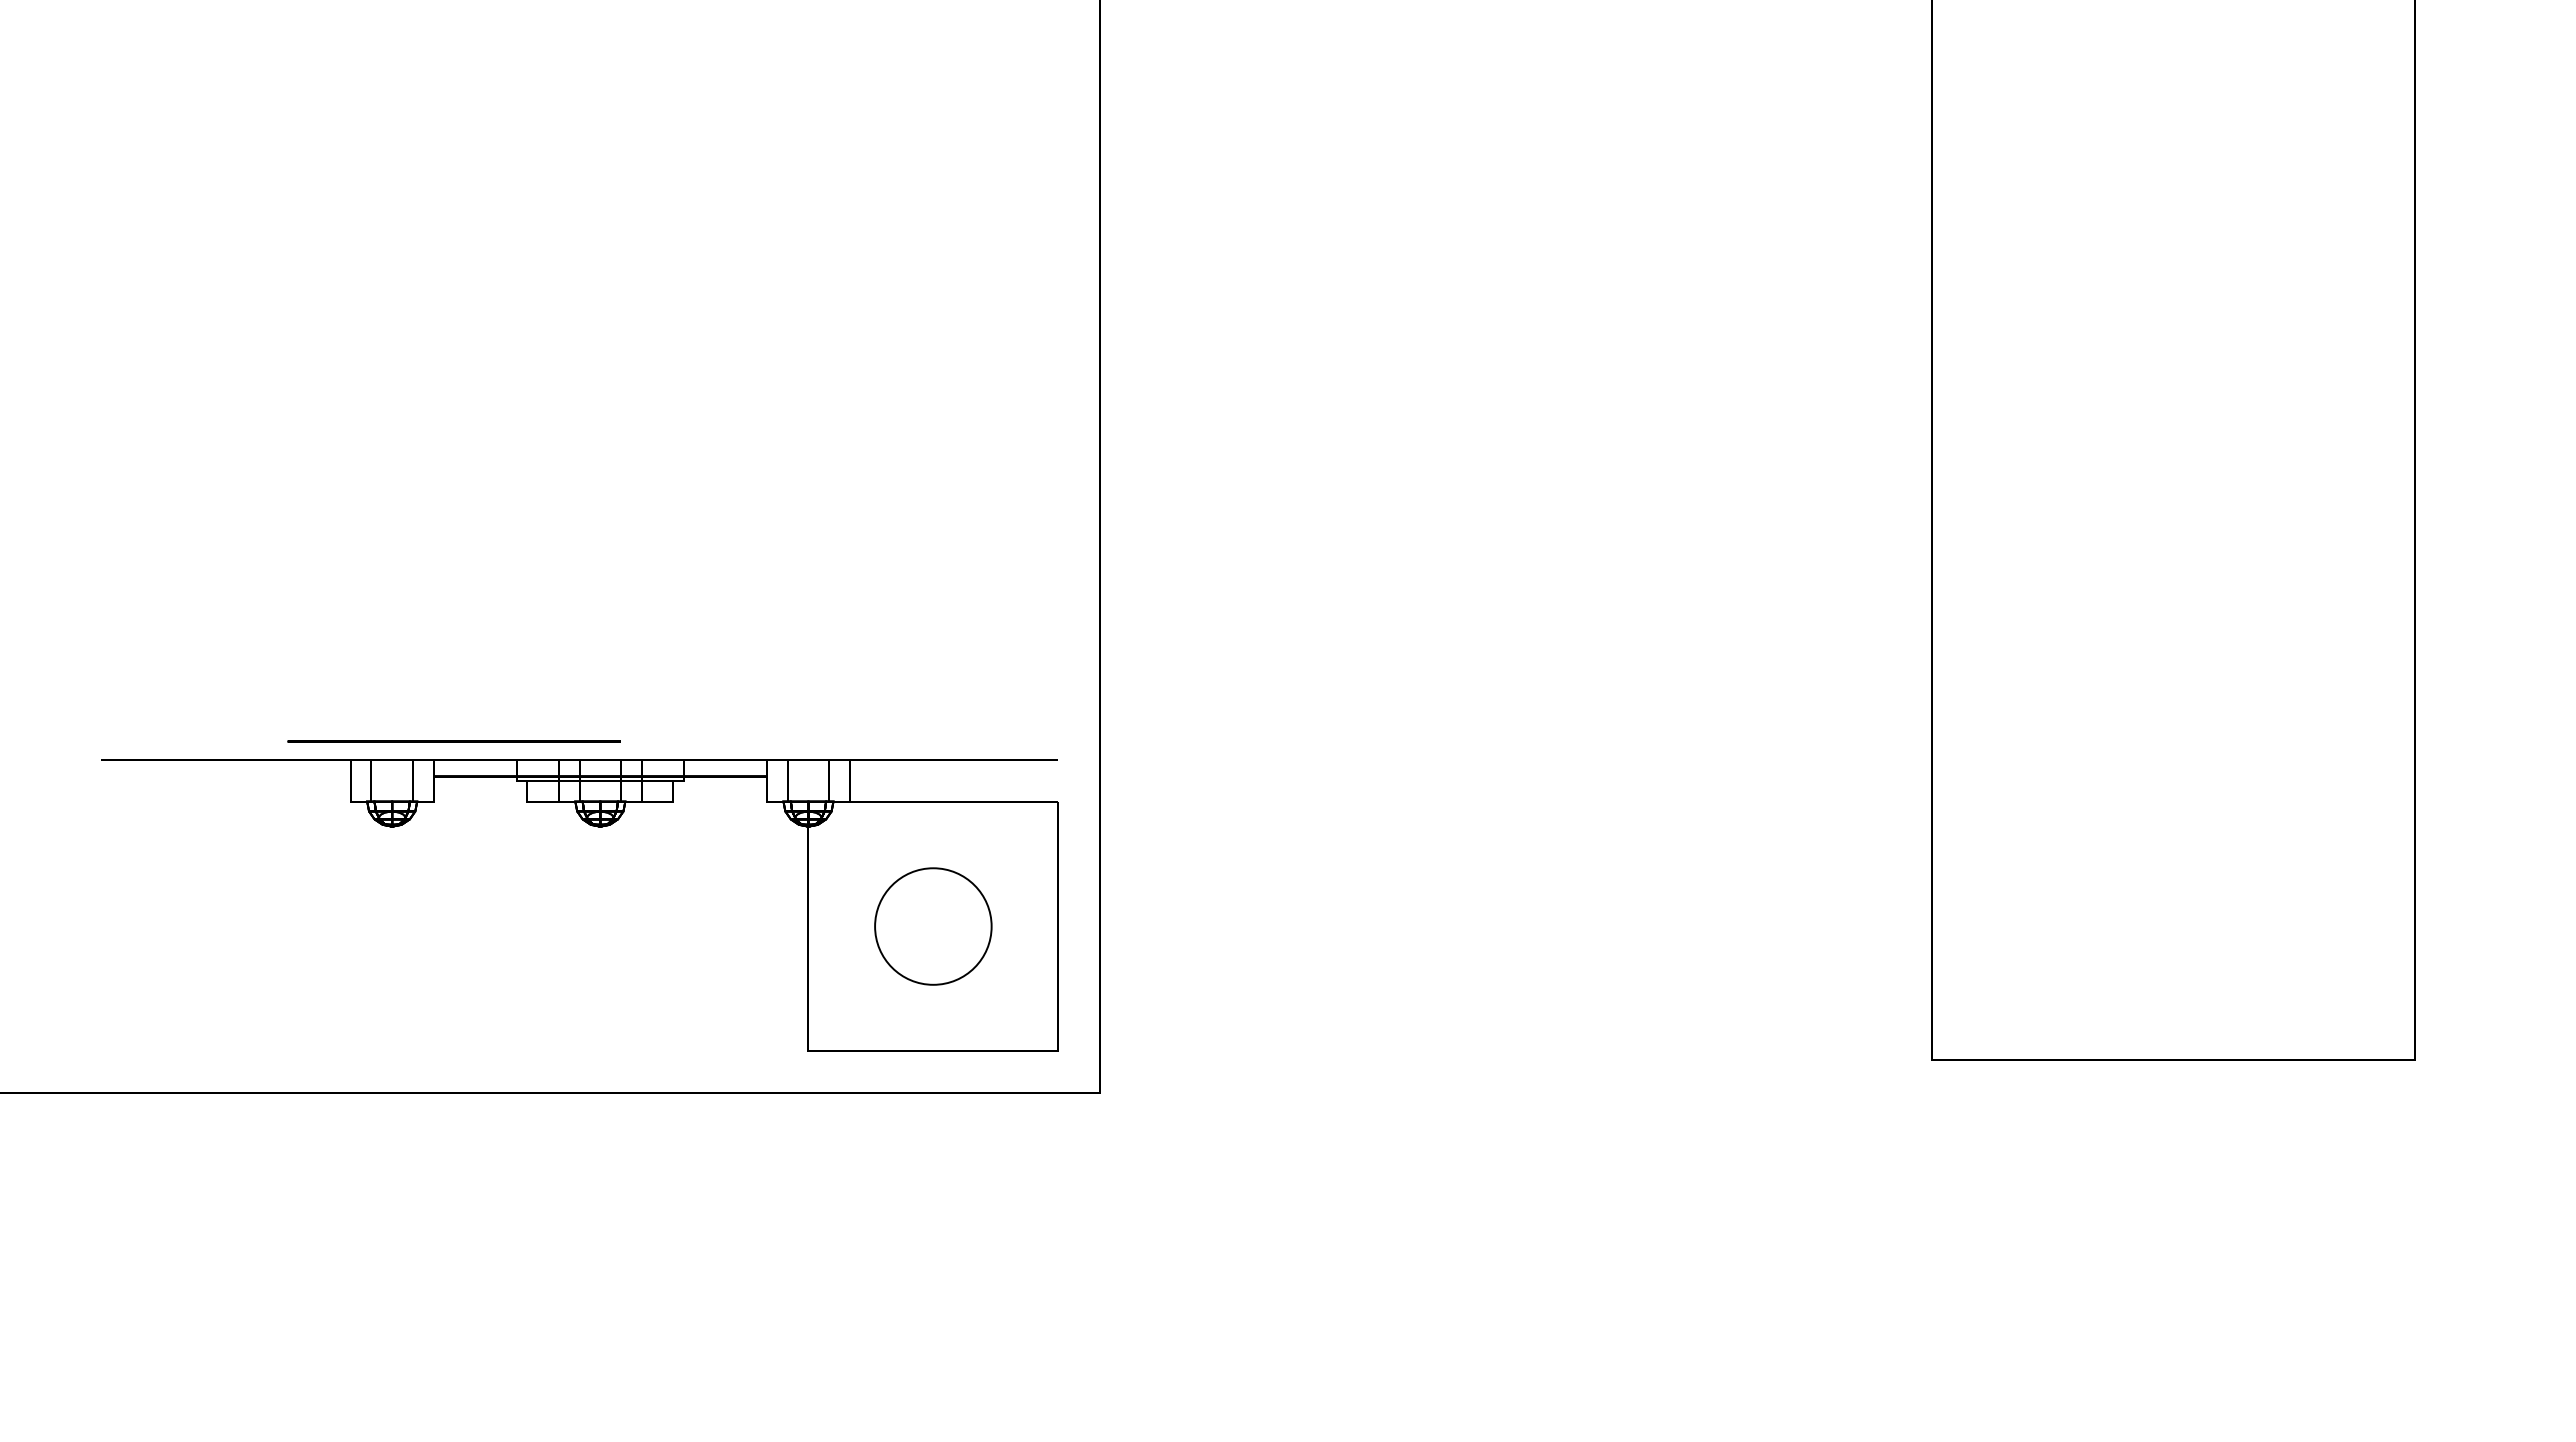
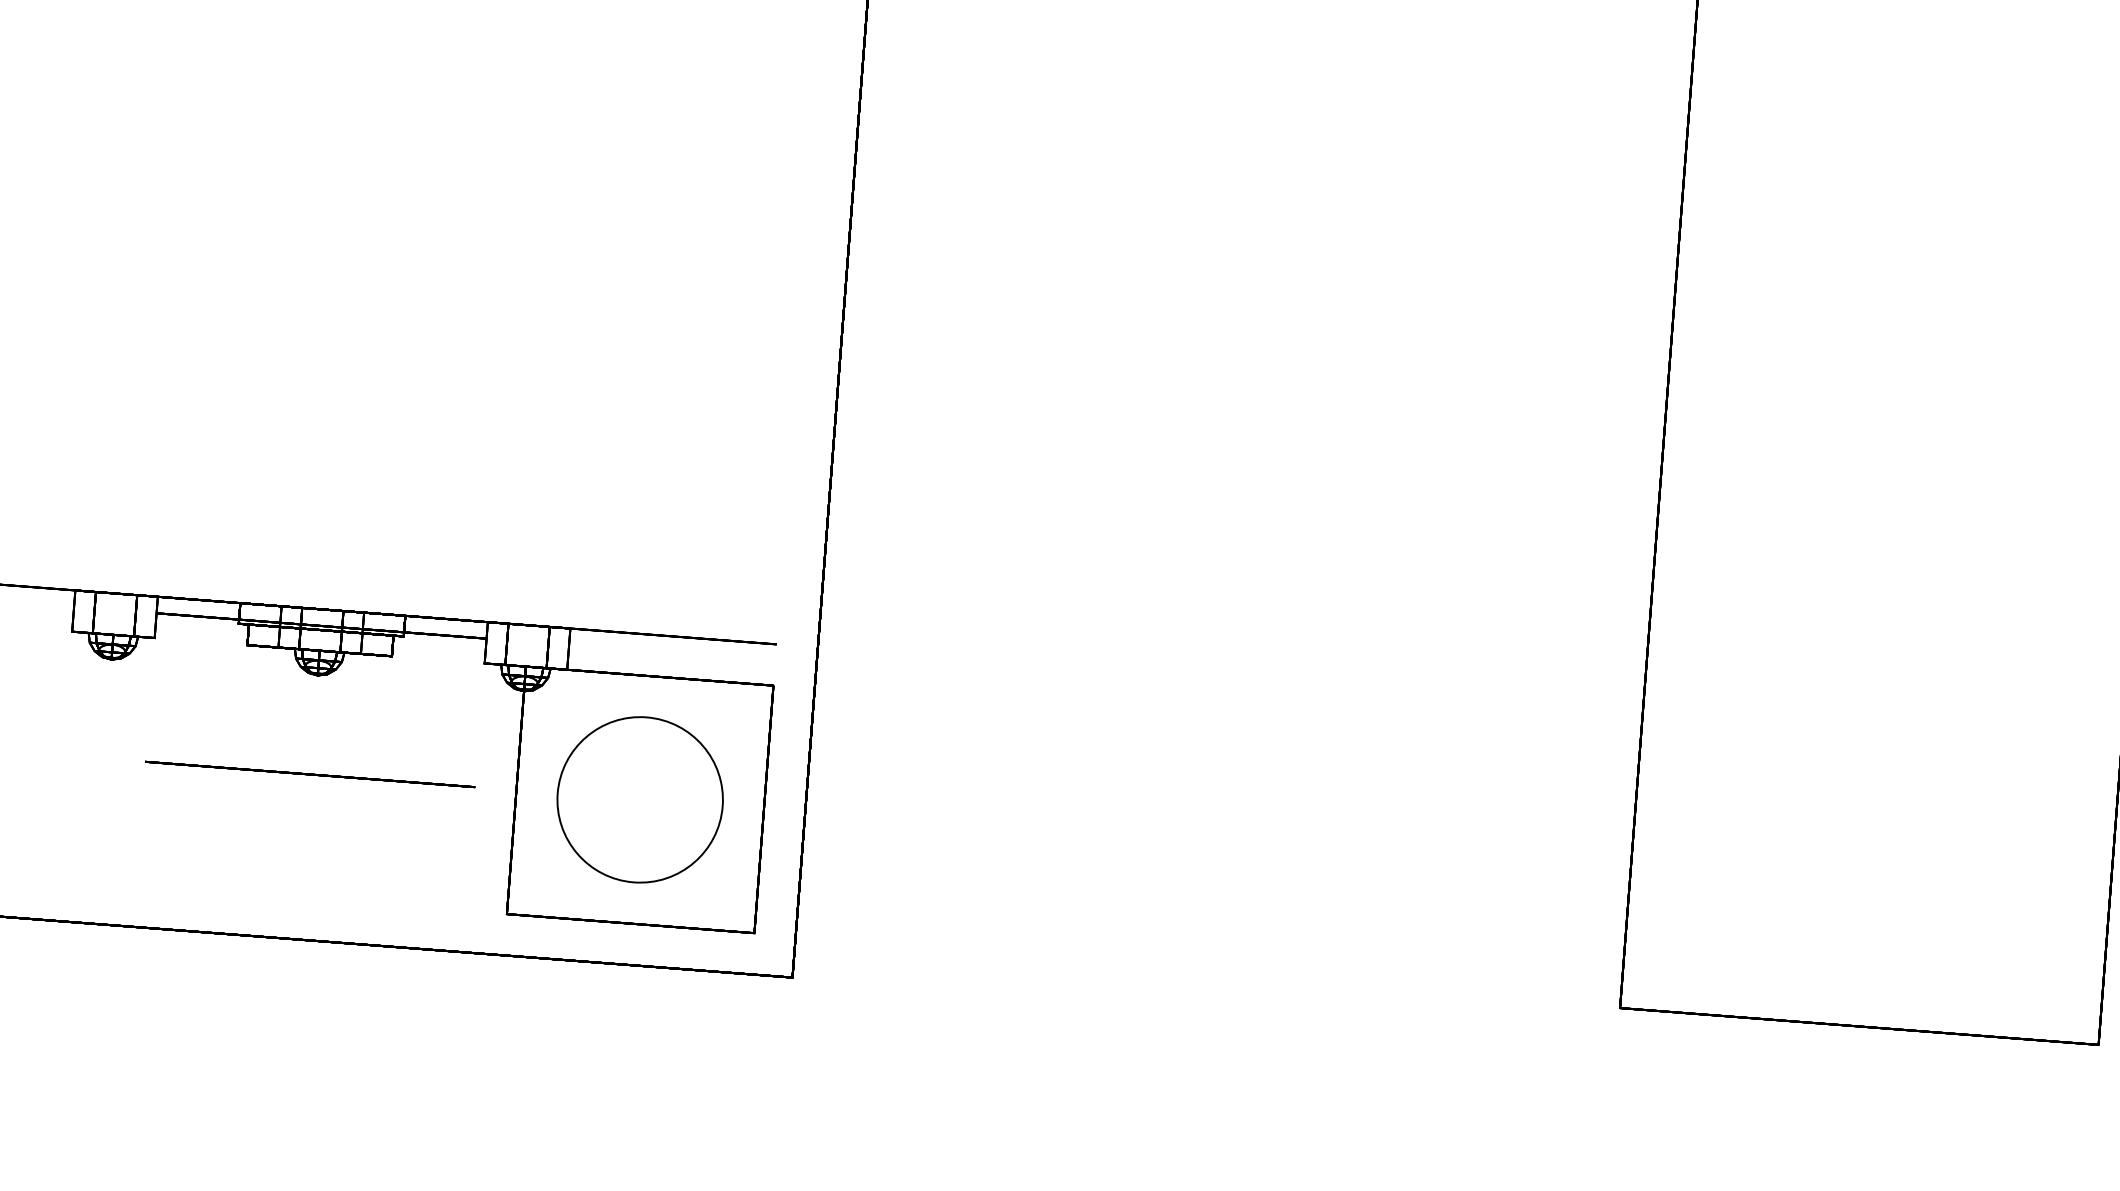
line: (453, 741) -> (309, 774), moved
circle: (933, 926) -> (640, 799), size x1.43

